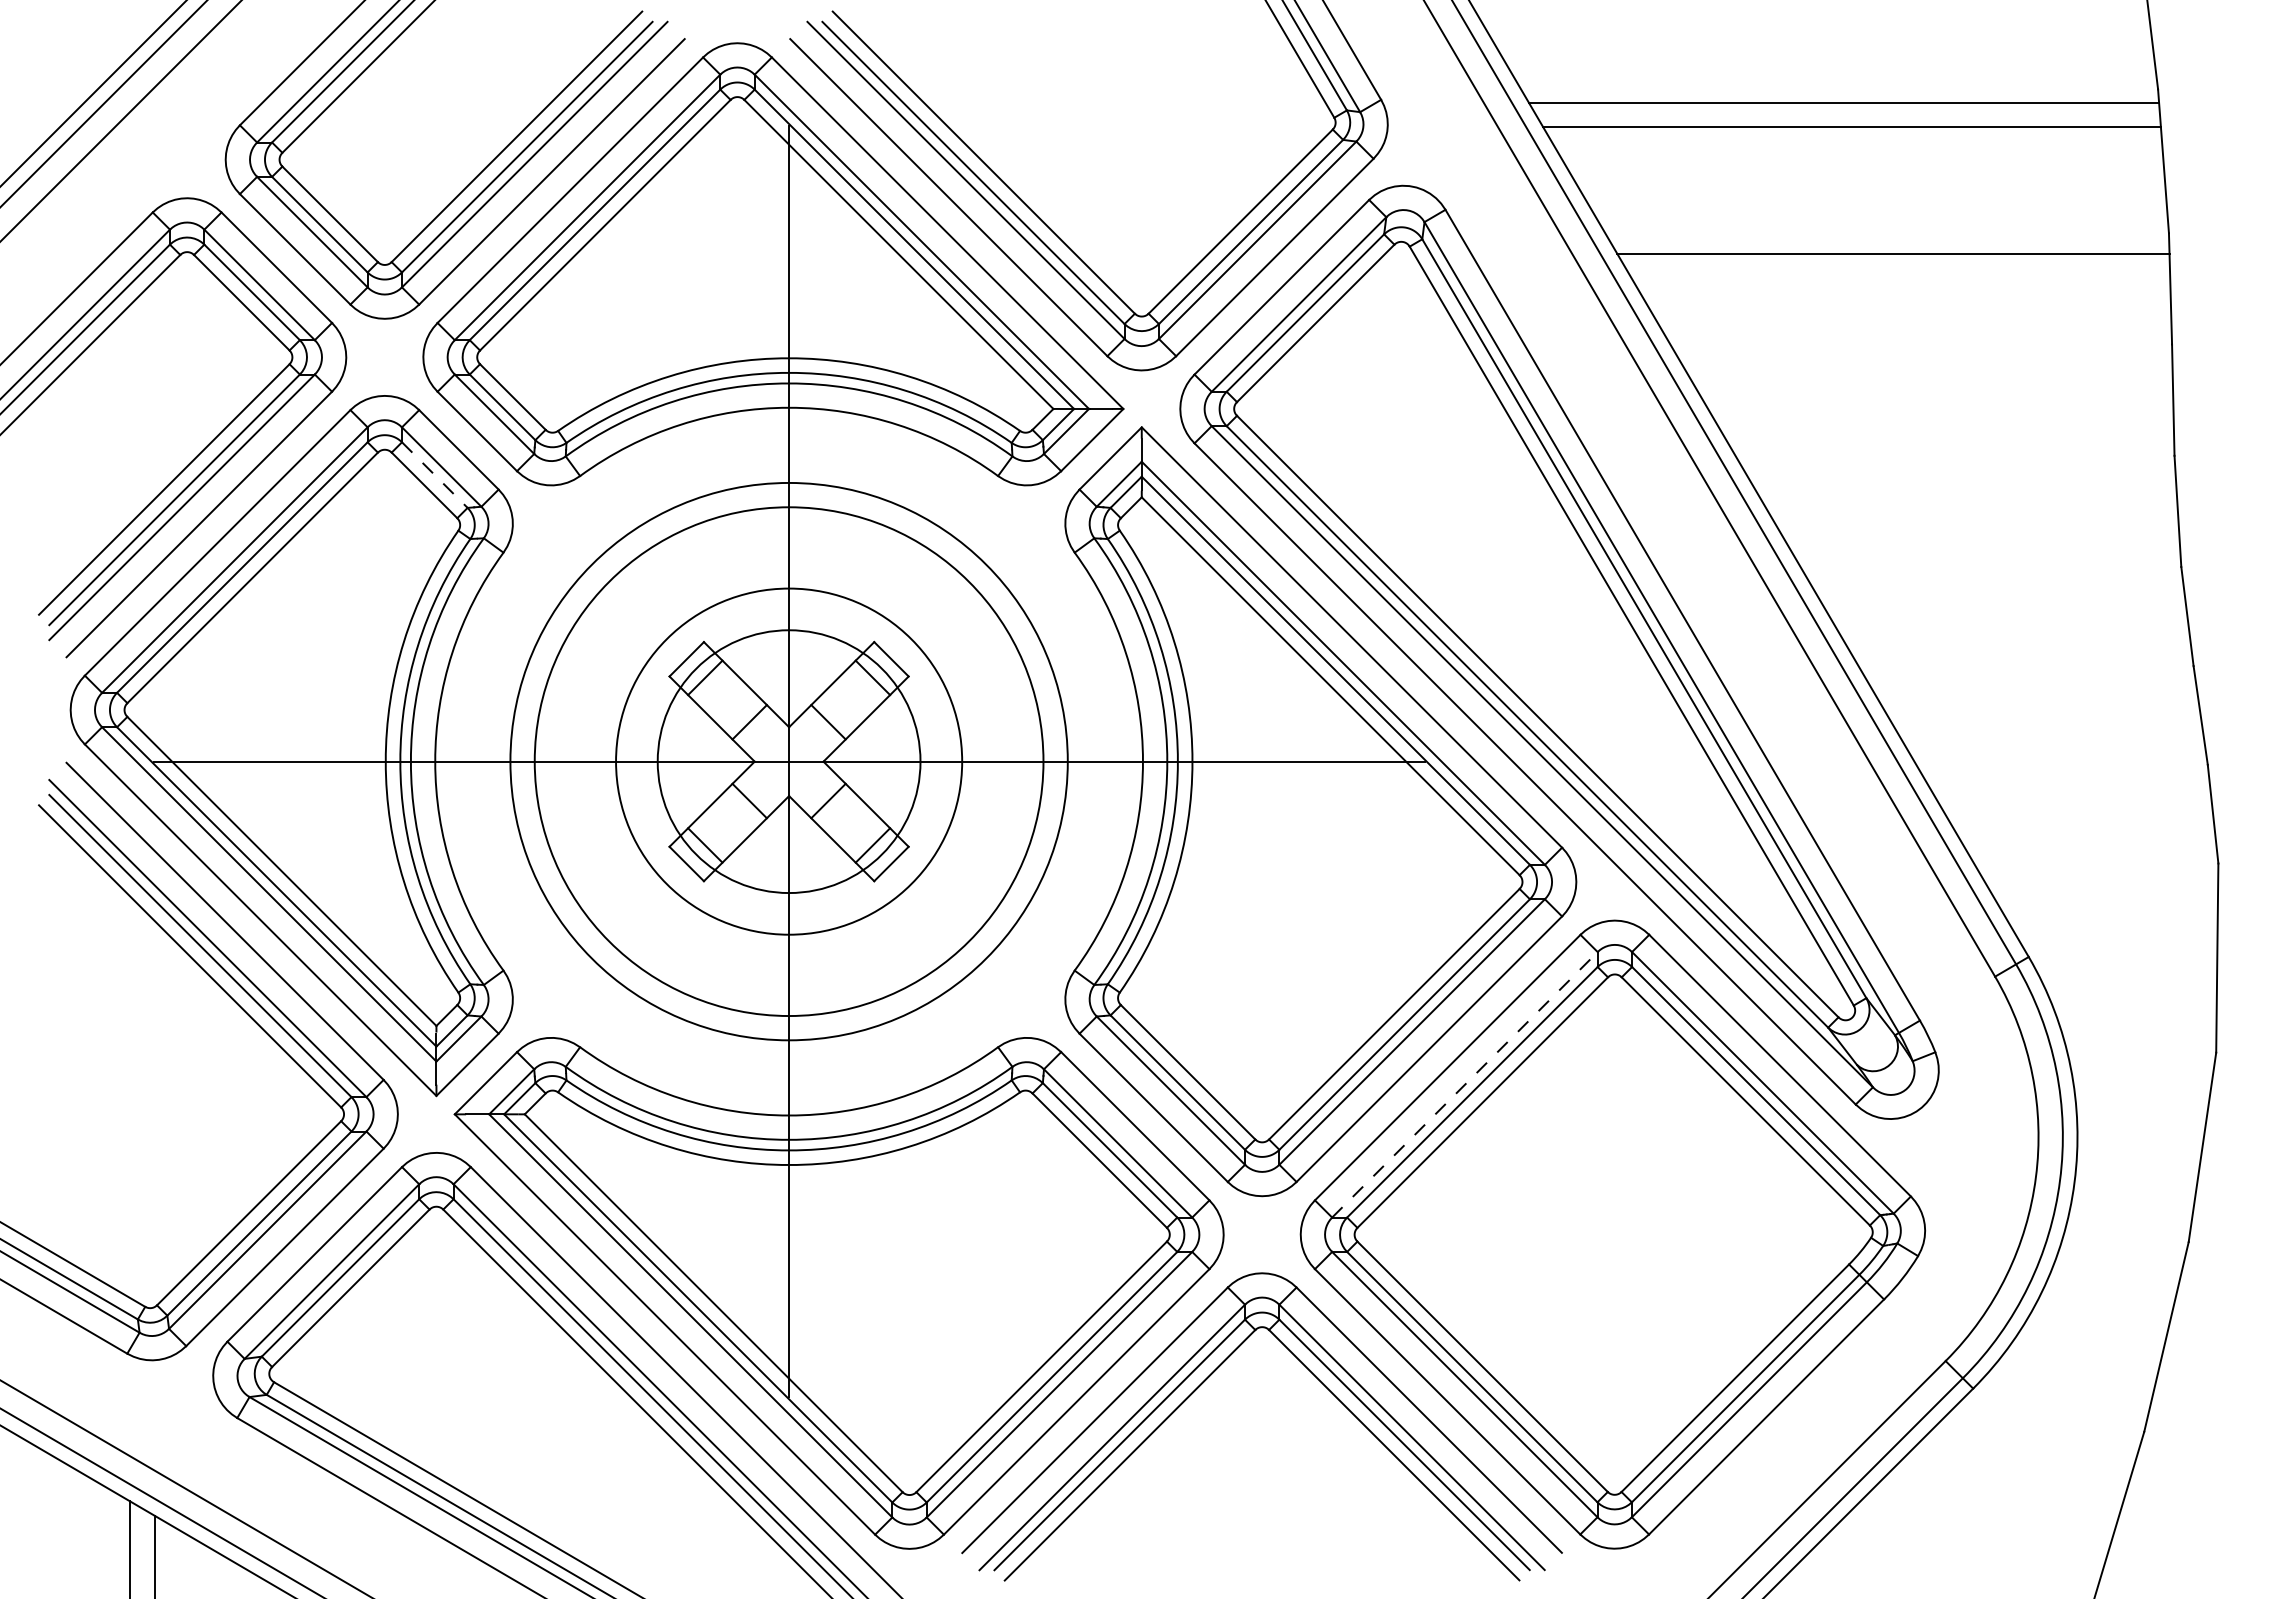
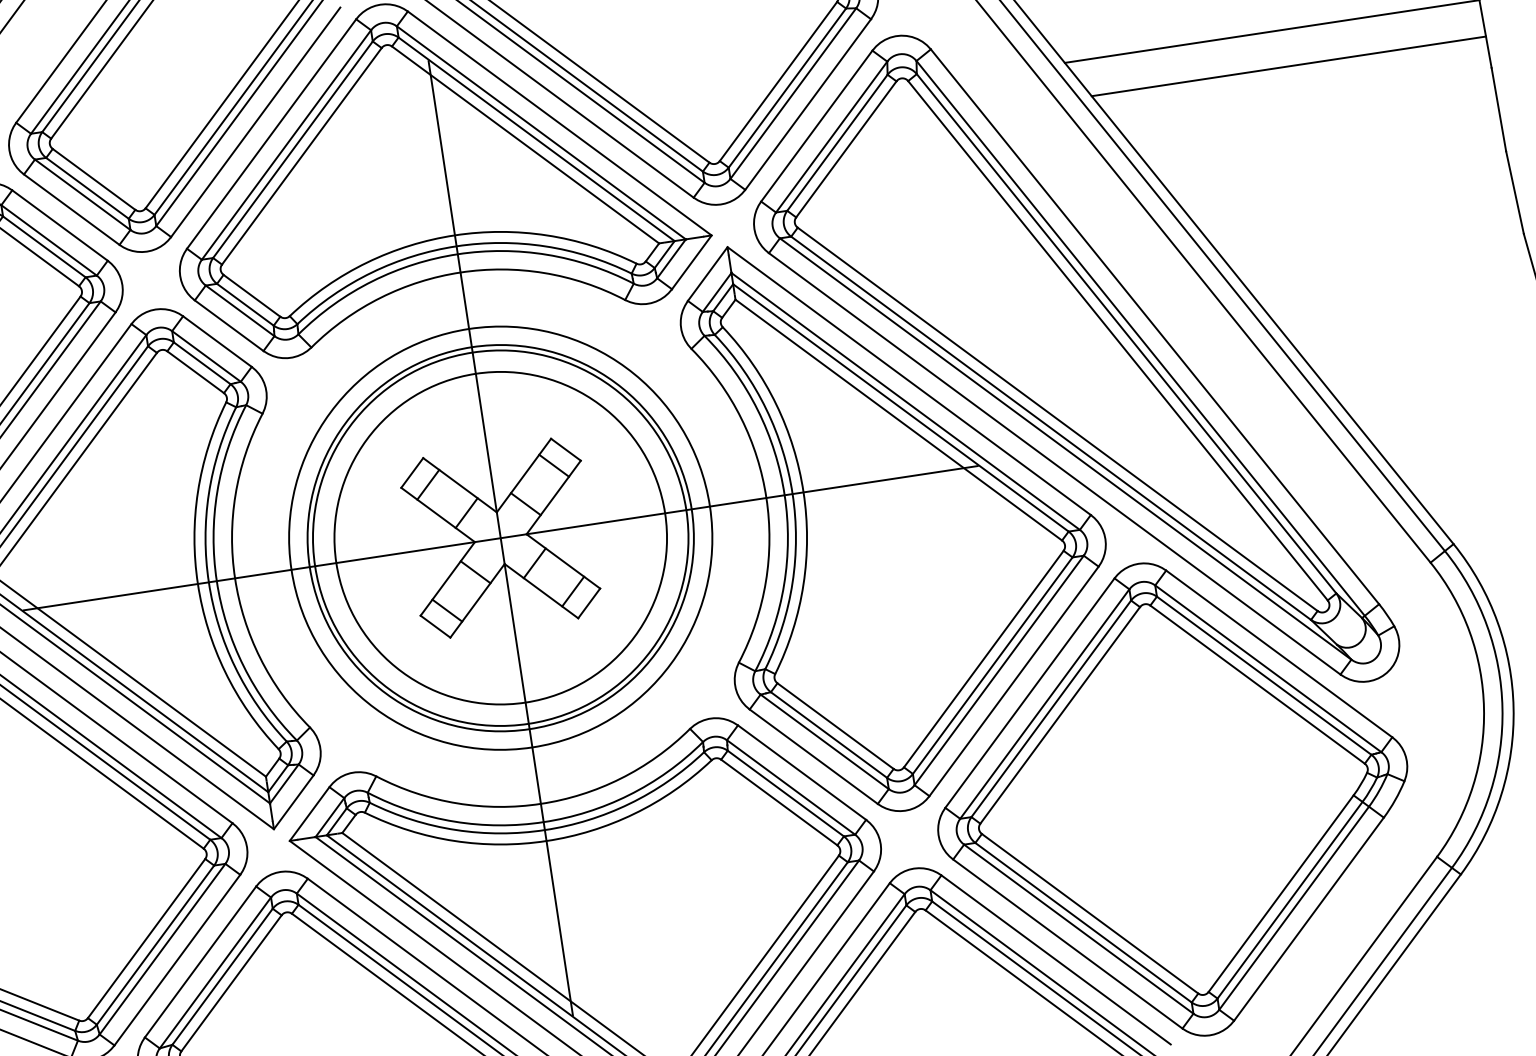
line: (1907, 302) -> (1288, 66), added
line: (435, 475) -> (202, 363), dashed -> solid
circle: (788, 761) -> (500, 538), size x1.43
circle: (789, 761) -> (501, 538), size x1.67
line: (1464, 1084) -> (1044, 703), dashed -> solid

